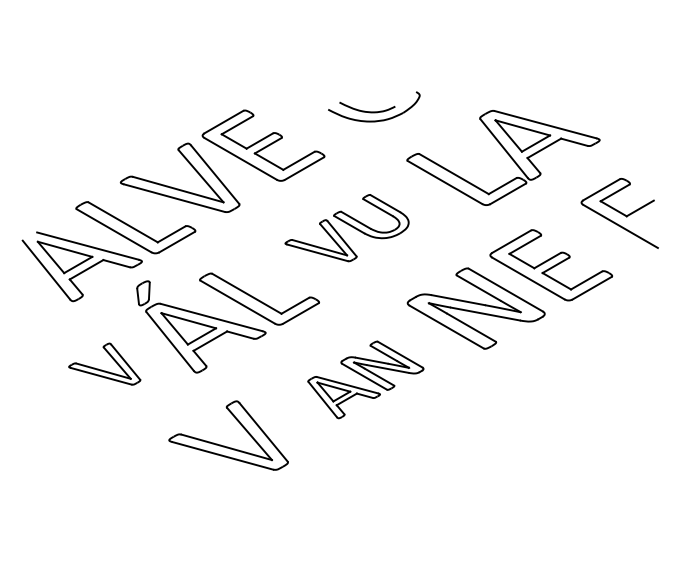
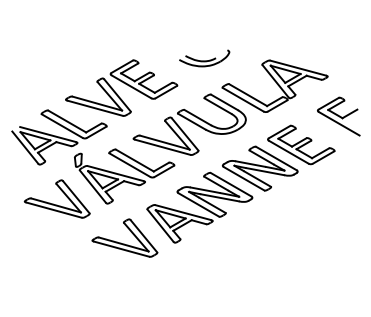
part: (346, 227) -> (189, 124), size x1.67
part: (103, 363) -> (56, 198), size x1.67
part: (365, 379) -> (199, 207), size x1.67

